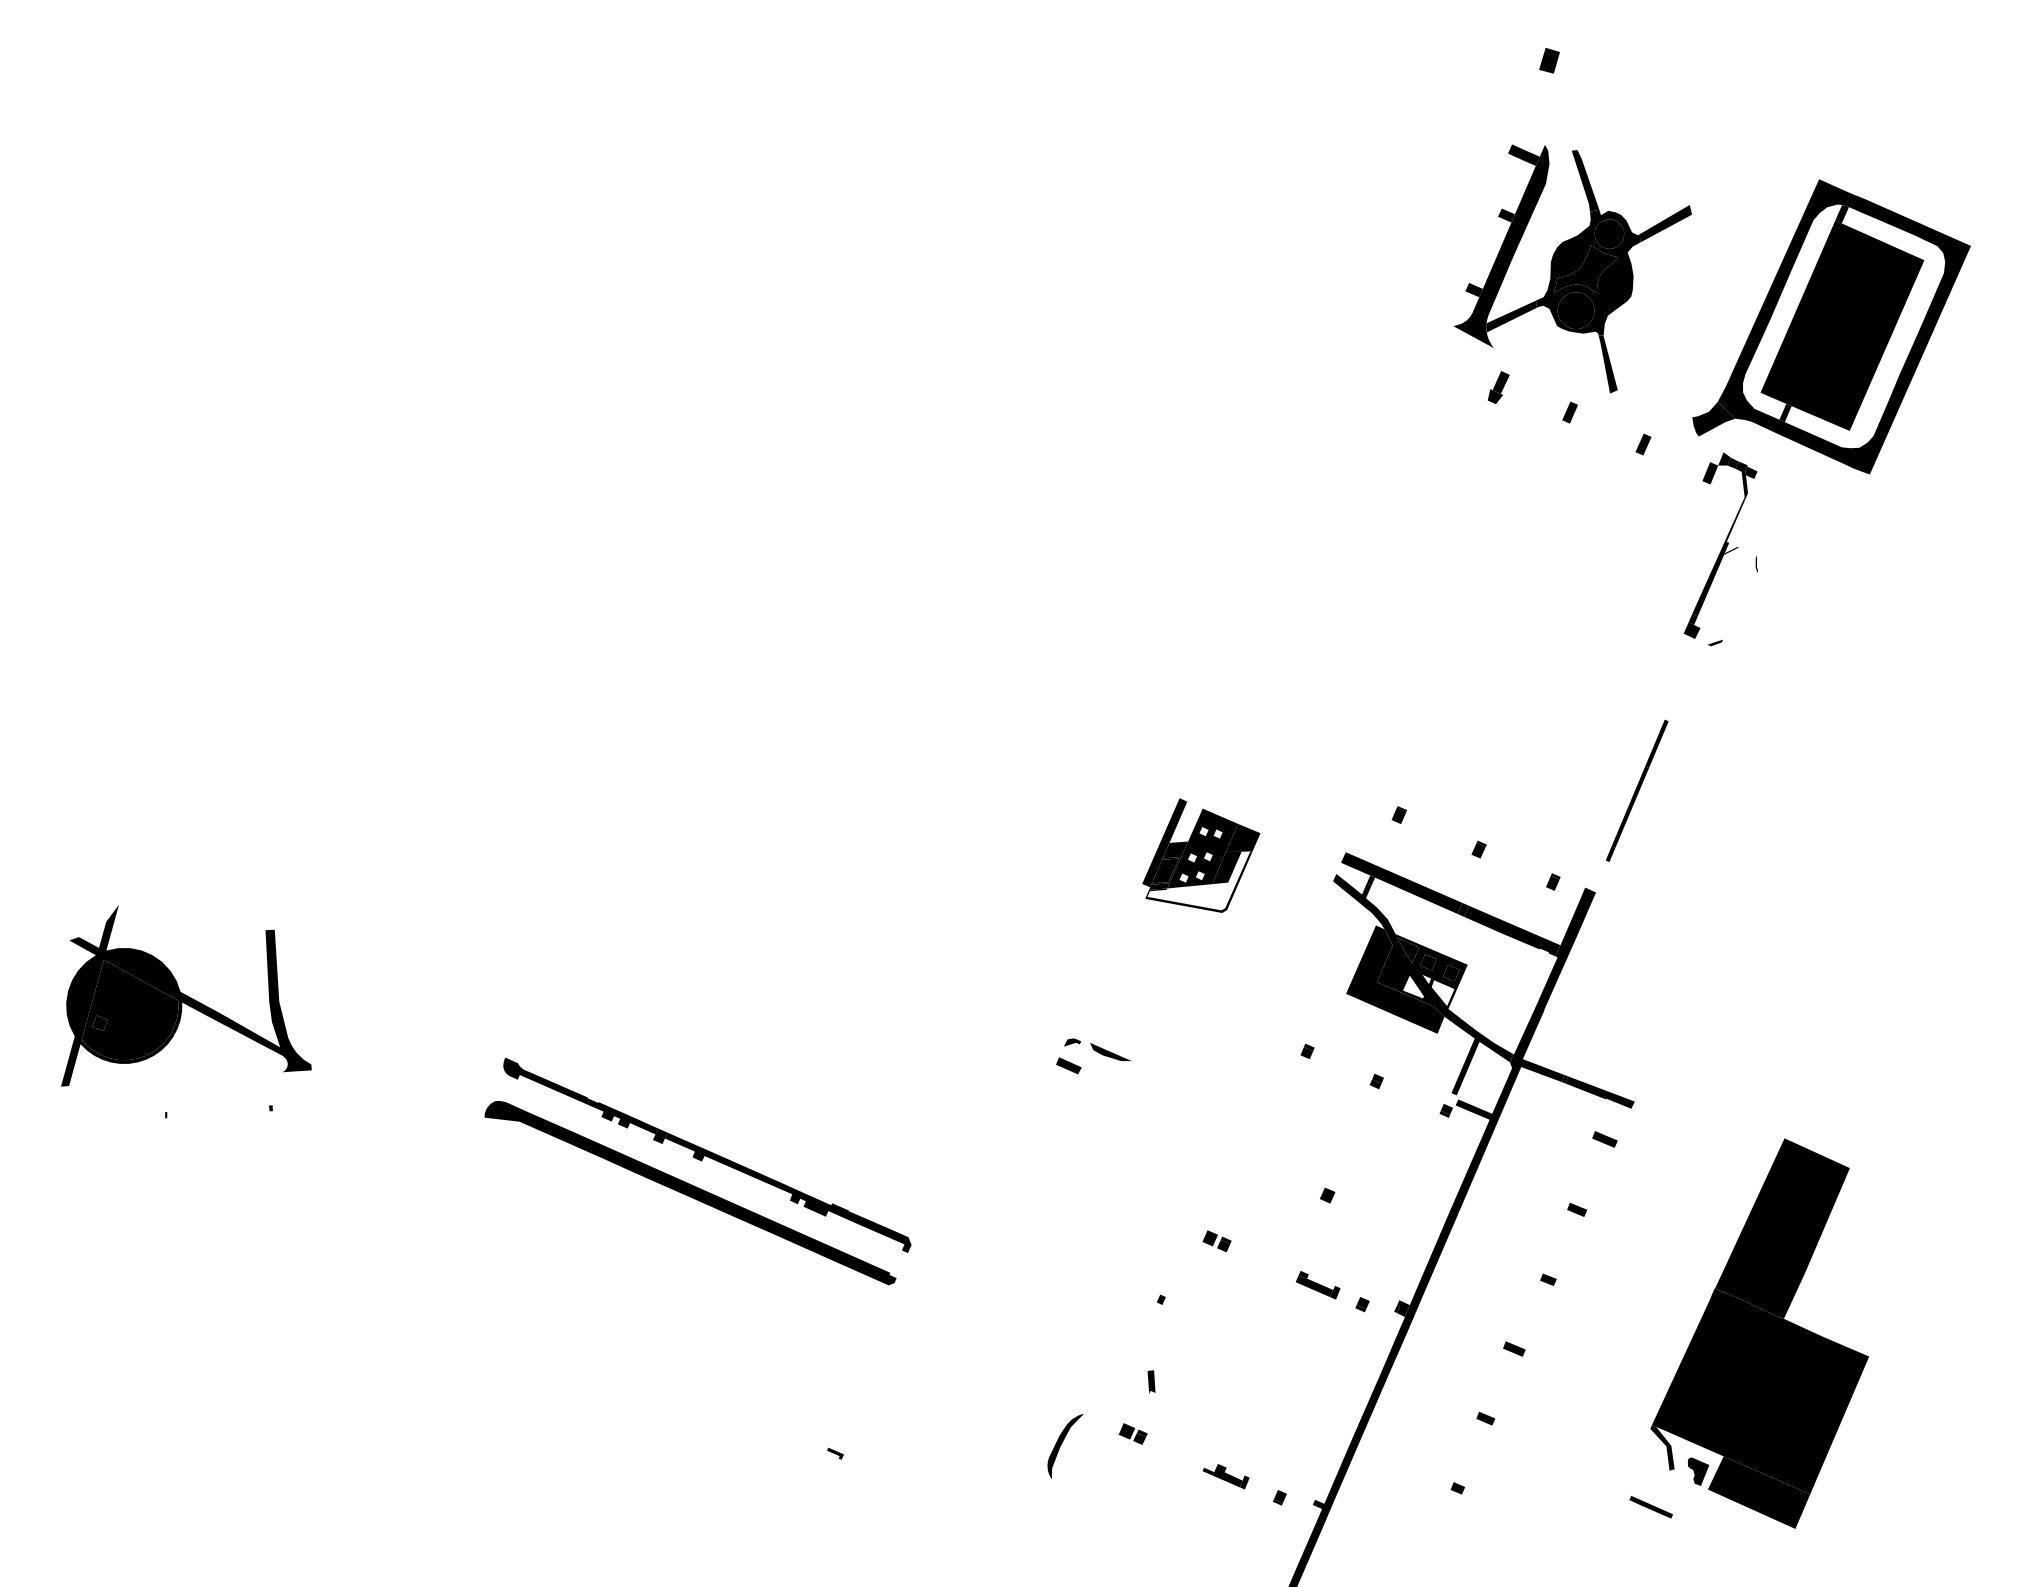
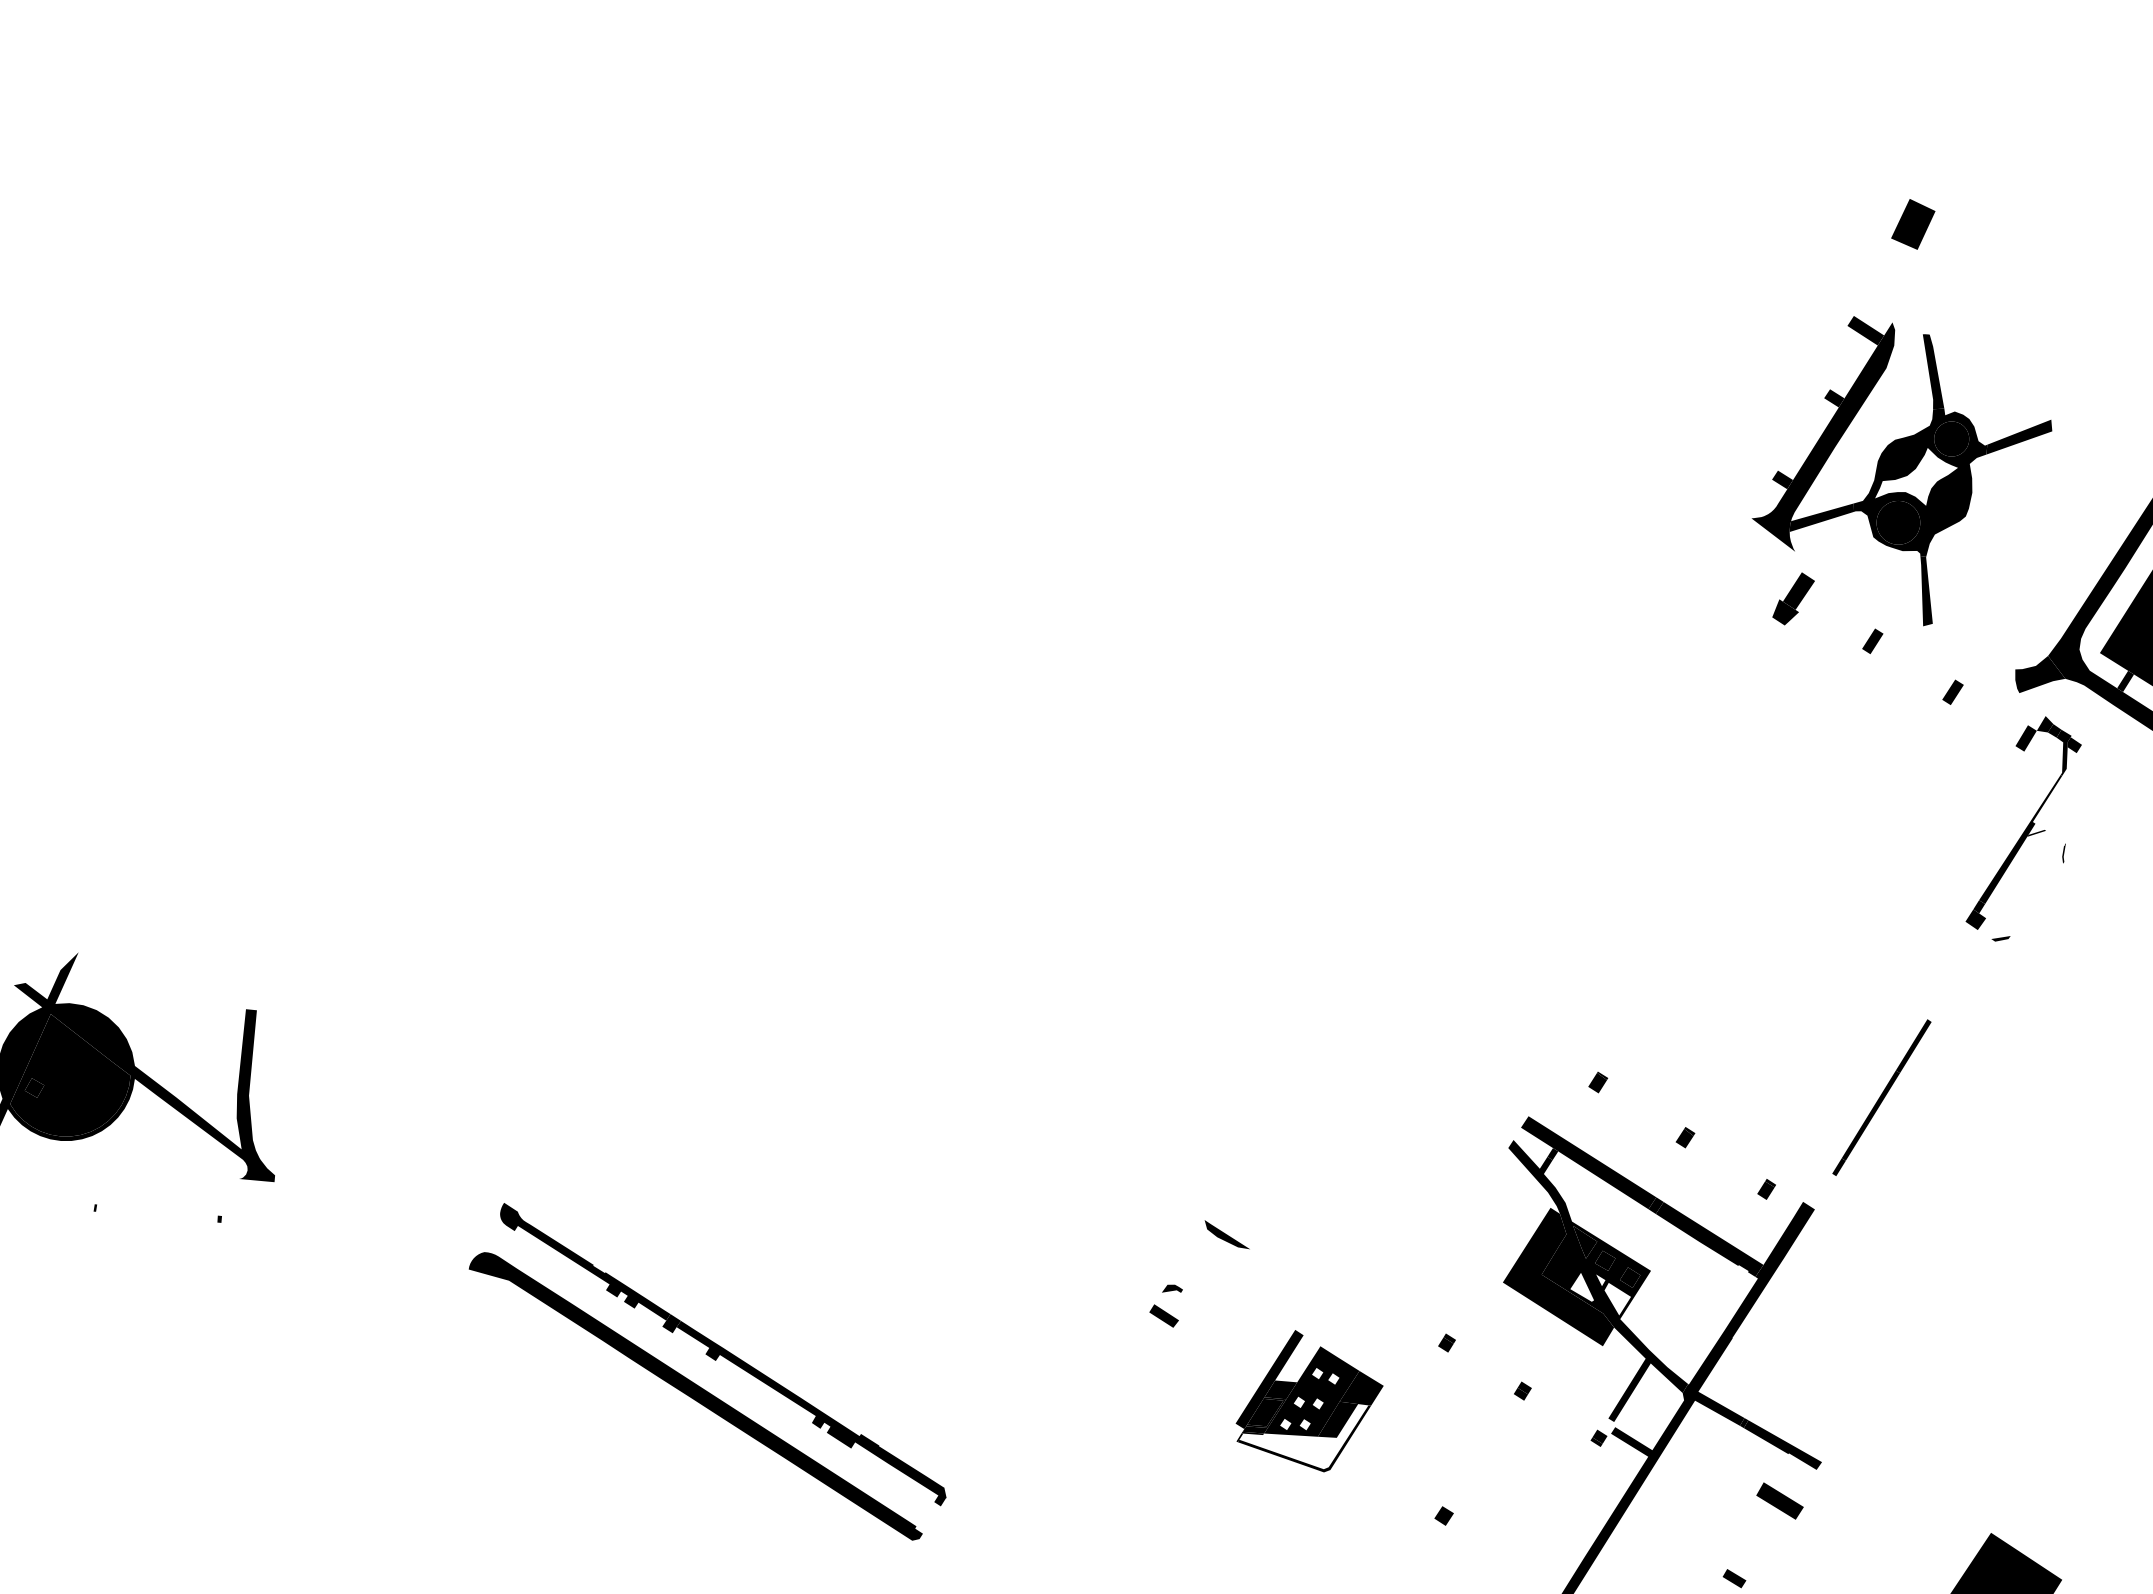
part: (1549, 60) -> (1913, 224), size x1.6
fill: (1585, 268) -> (1917, 475), removed
part: (1498, 387) -> (1793, 598), size x1.4
part: (1201, 855) -> (1310, 1401), moved
part: (1110, 1052) -> (1226, 1235), moved
part: (1604, 1139) -> (1779, 1501), size x1.6
part: (1216, 1241) -> (1305, 1549), removed

